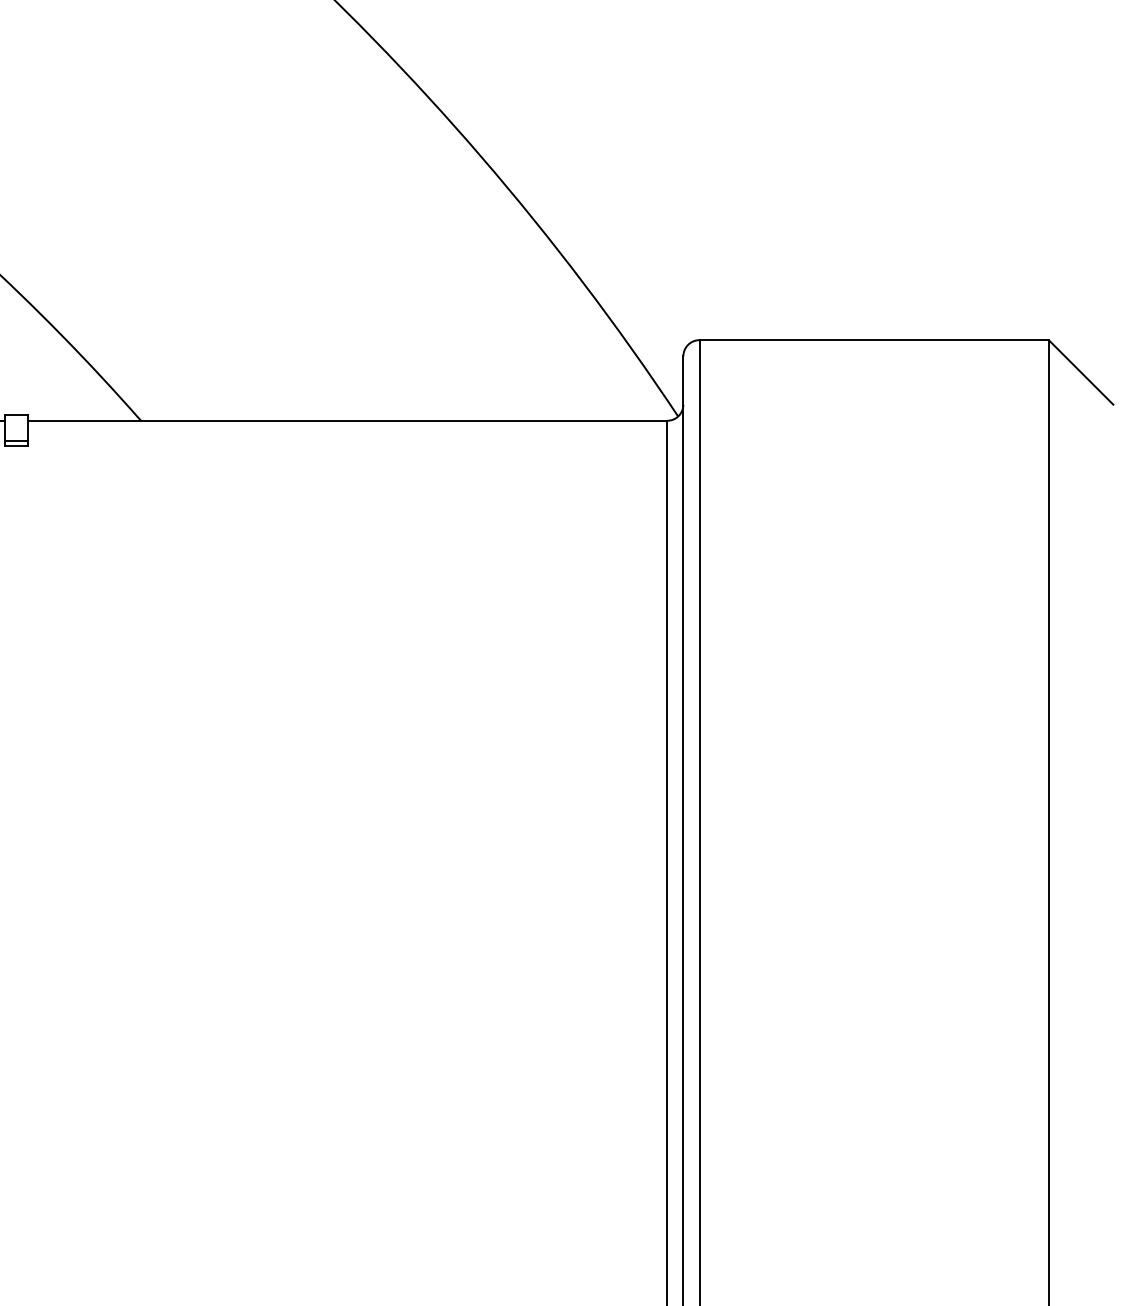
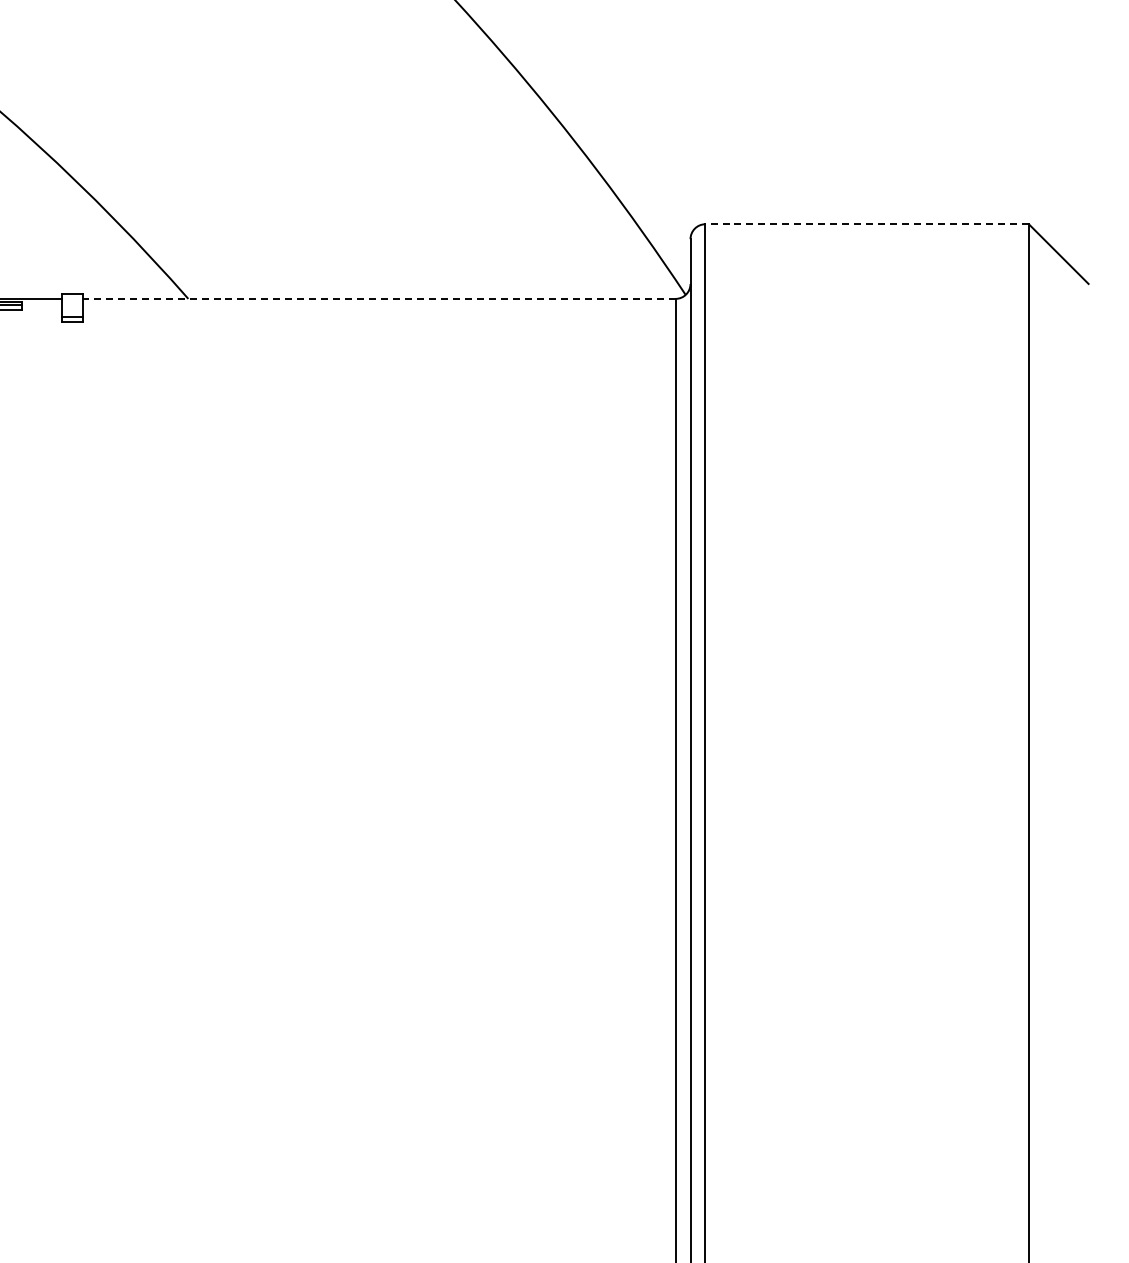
line: (874, 340) -> (867, 224), solid -> dashed
line: (346, 420) -> (378, 298), solid -> dashed

